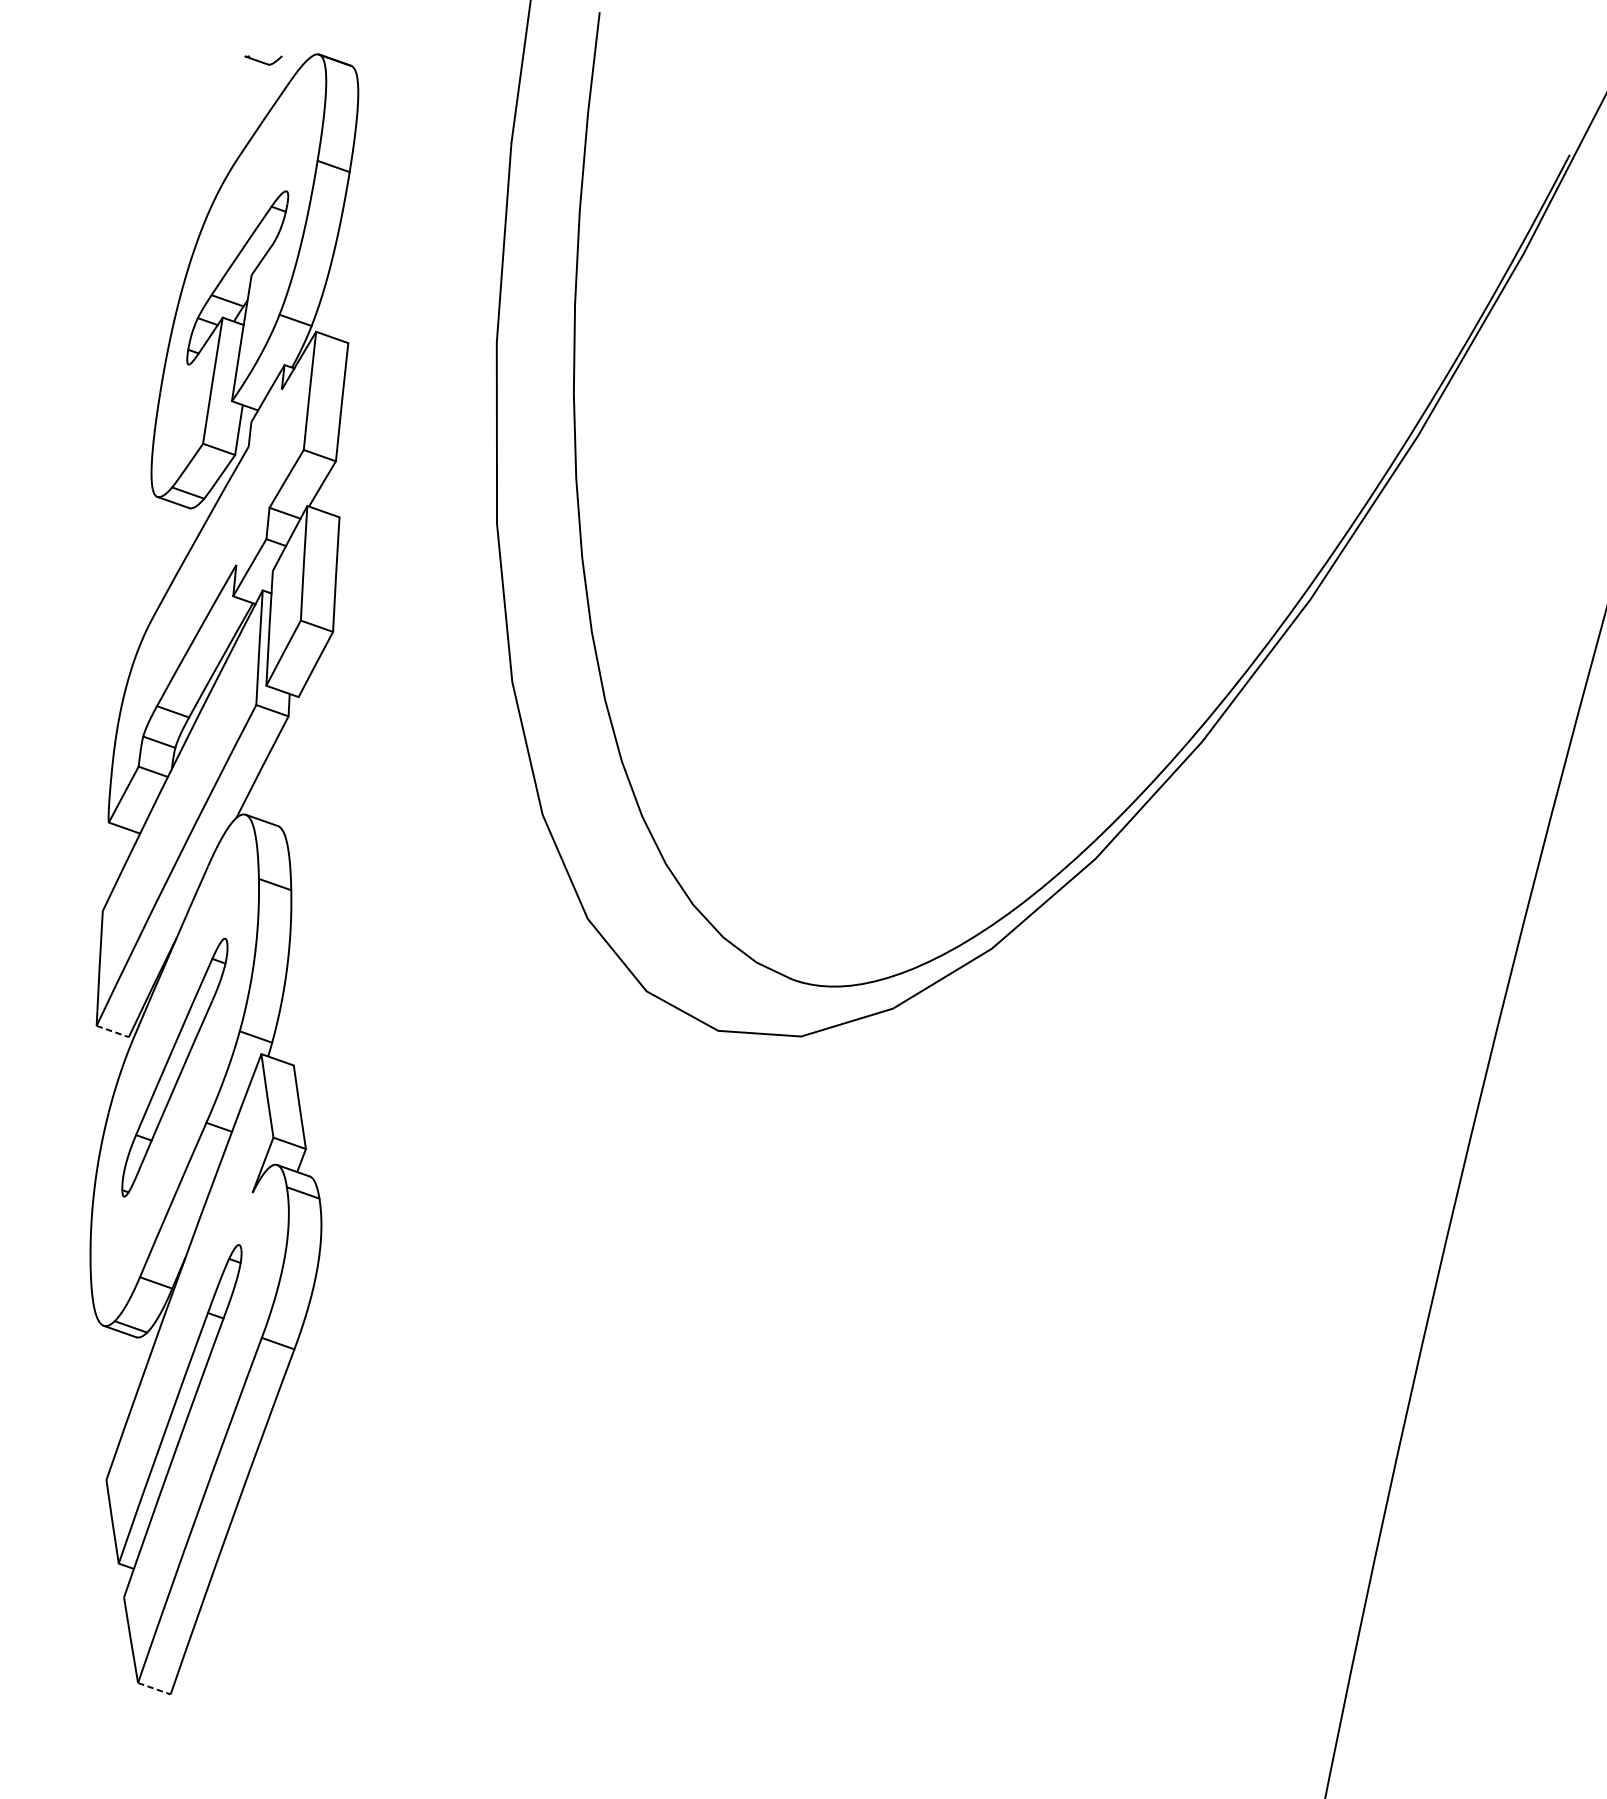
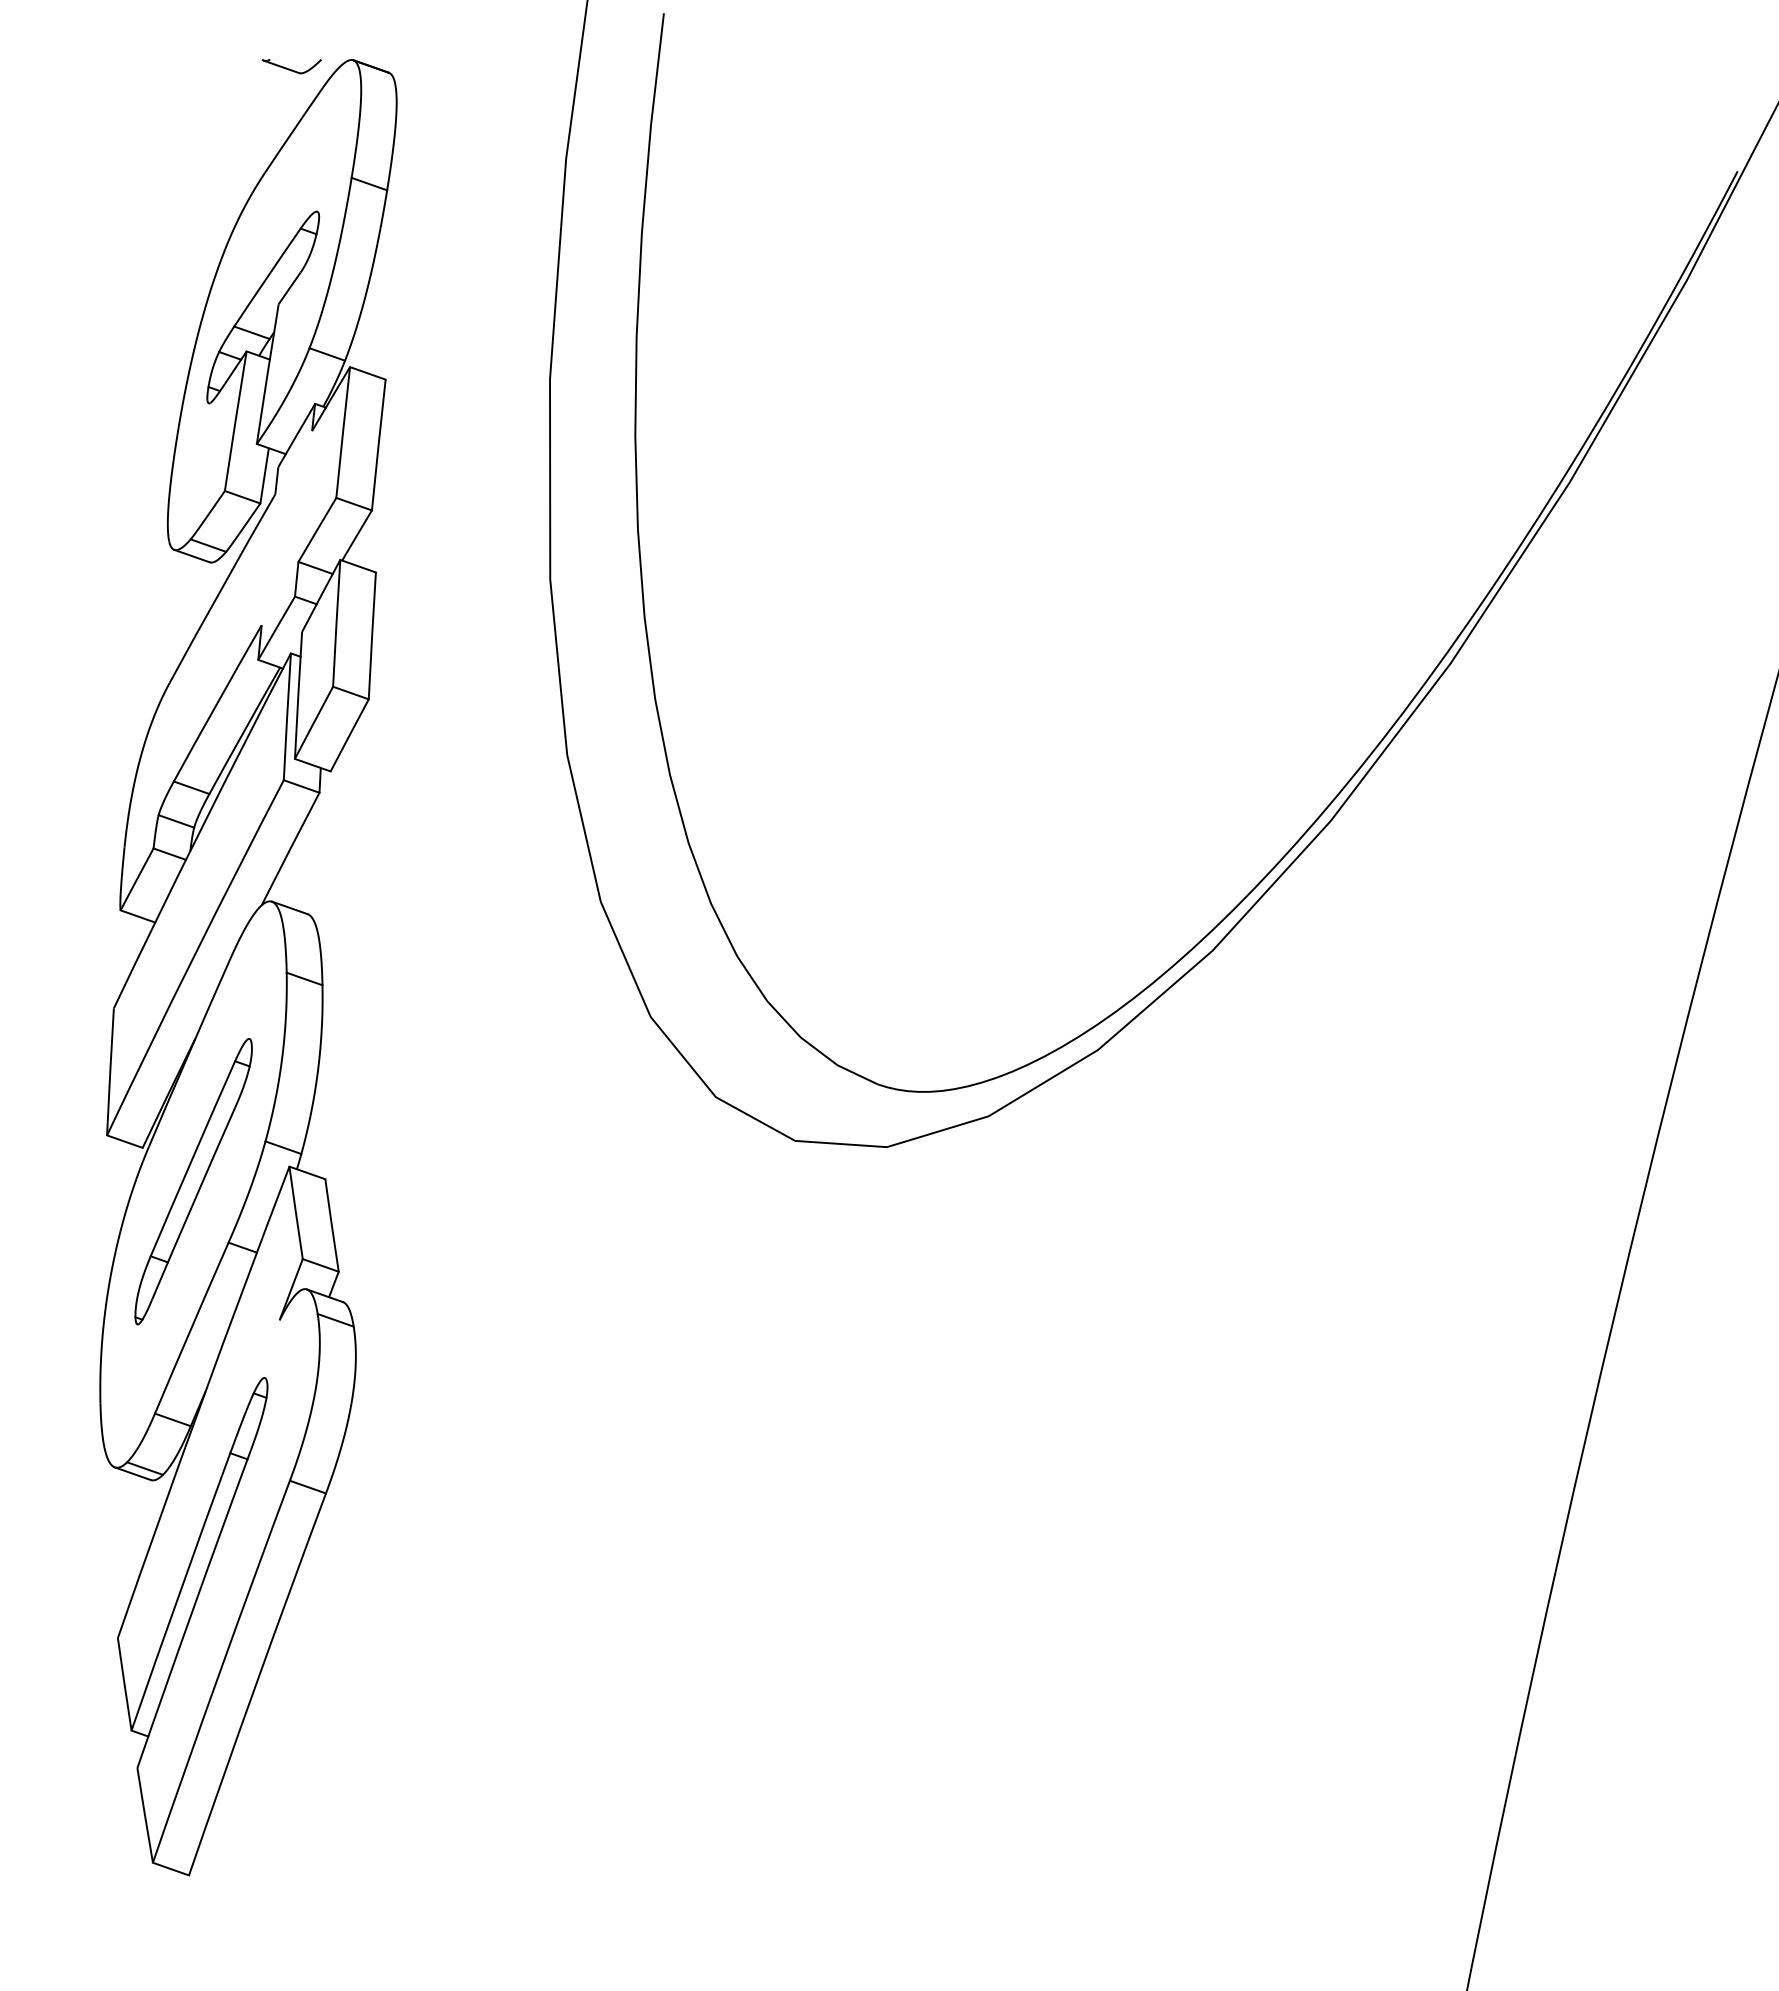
part: (263, 60) -> (291, 66), size x1.43
line: (112, 1031) -> (124, 1141), dashed -> solid
line: (154, 1689) -> (171, 1869), dashed -> solid

